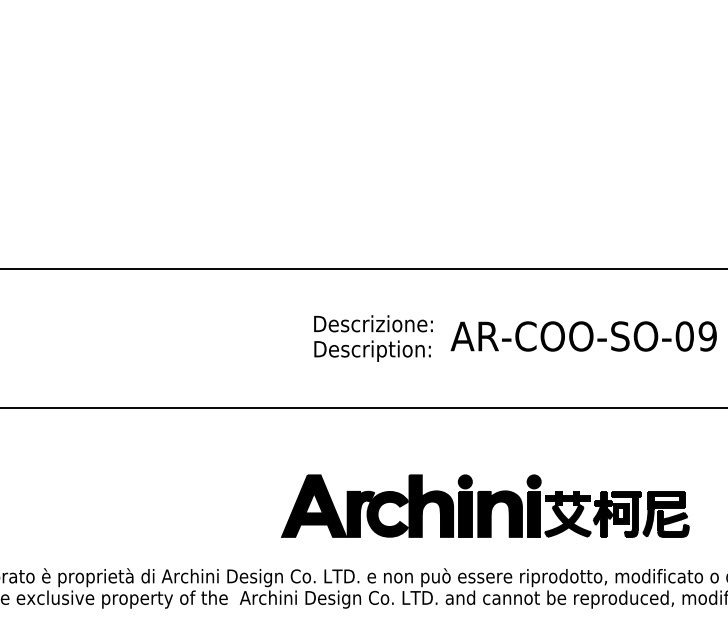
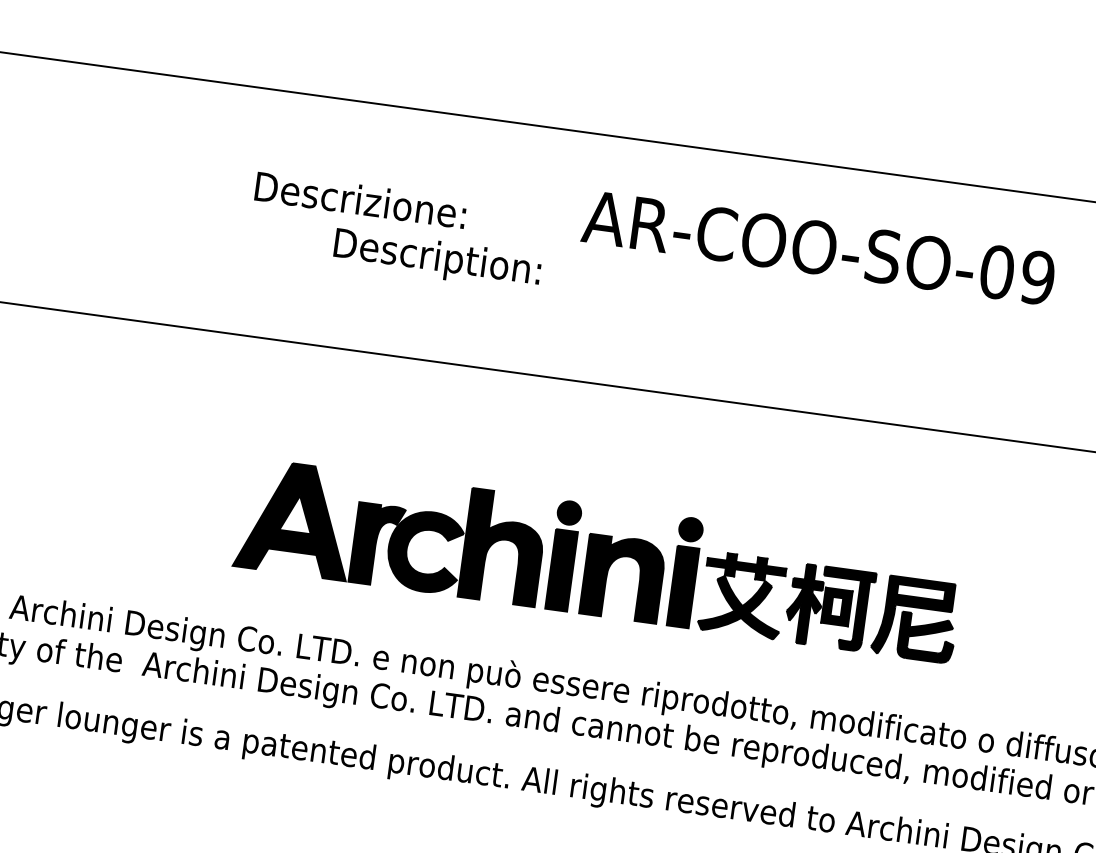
text: (373, 323) -> (360, 199), moved
text: (583, 336) -> (818, 247), moved

